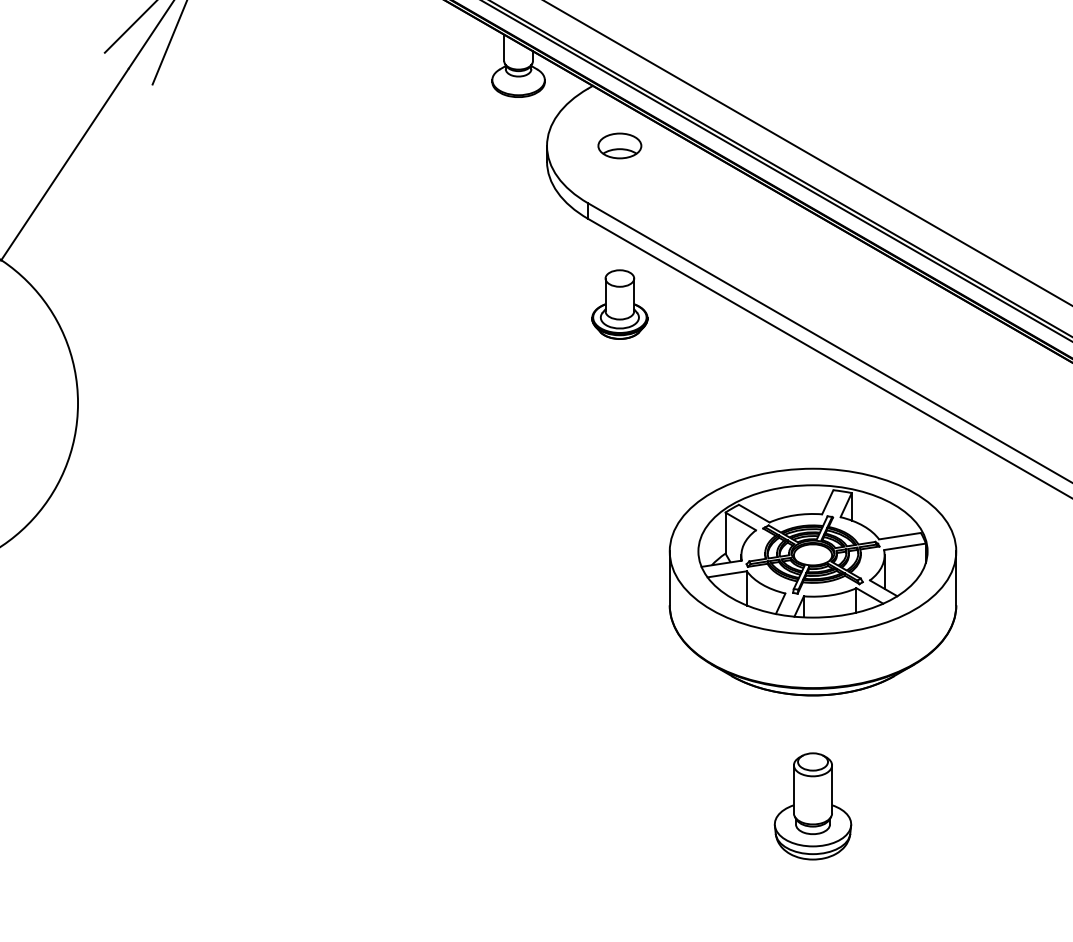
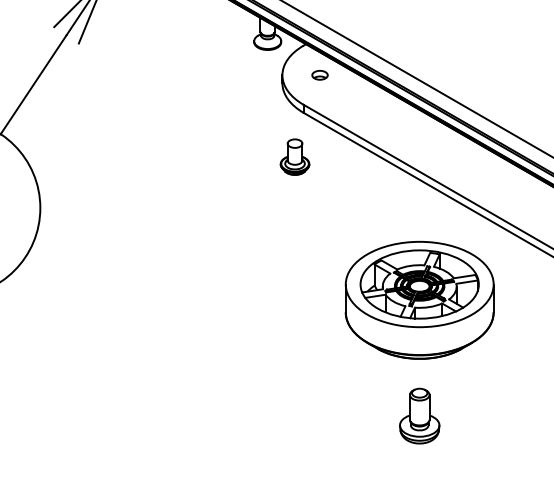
part: (618, 146) -> (319, 75), size x0.7
part: (618, 303) -> (294, 156), moved

